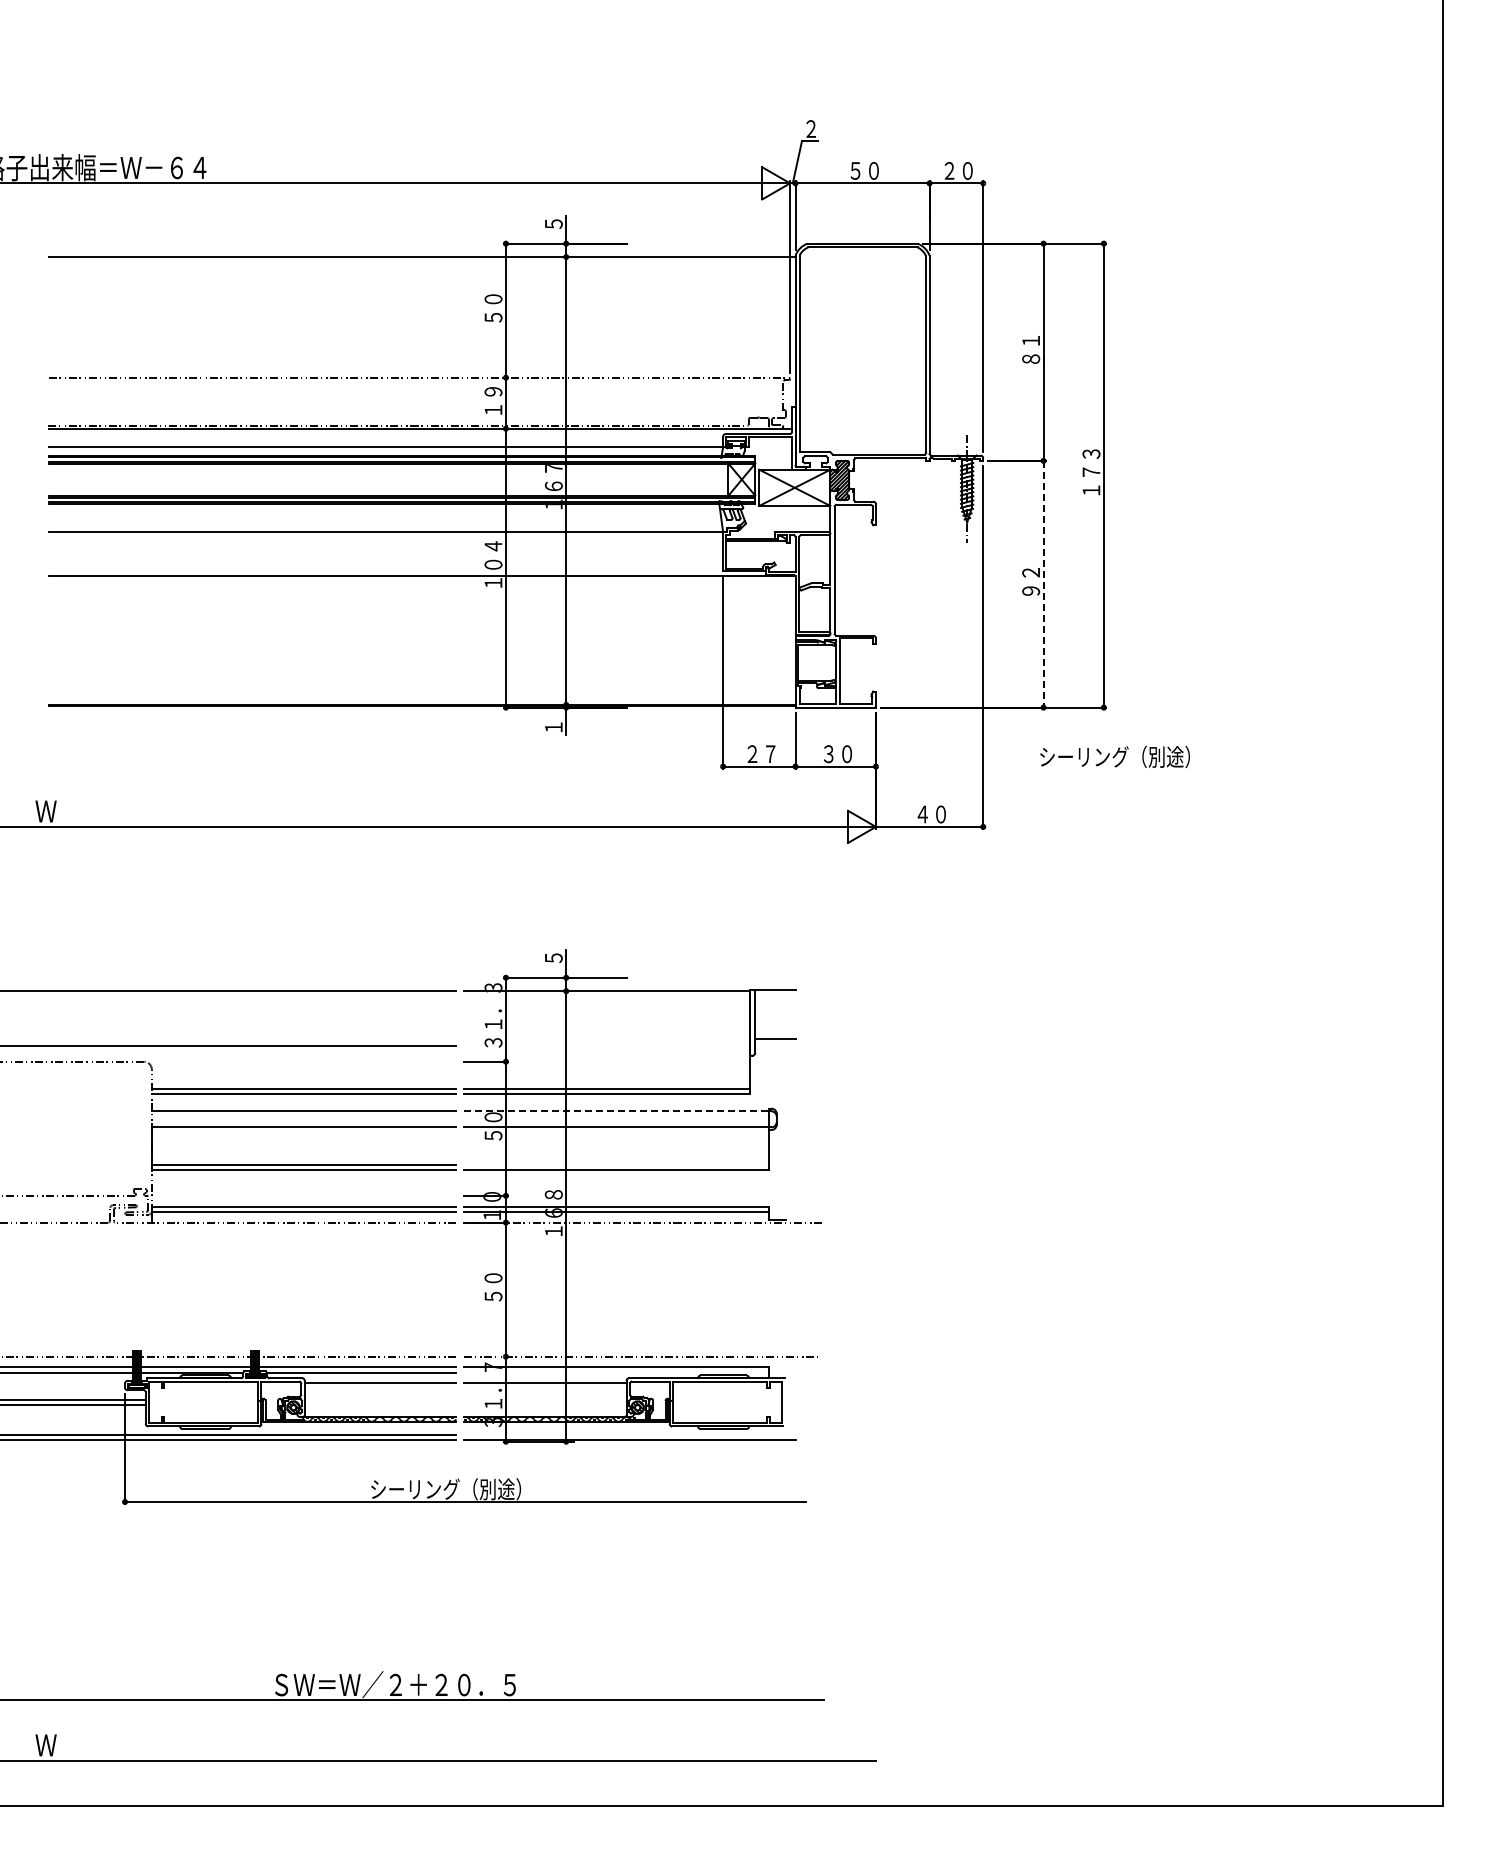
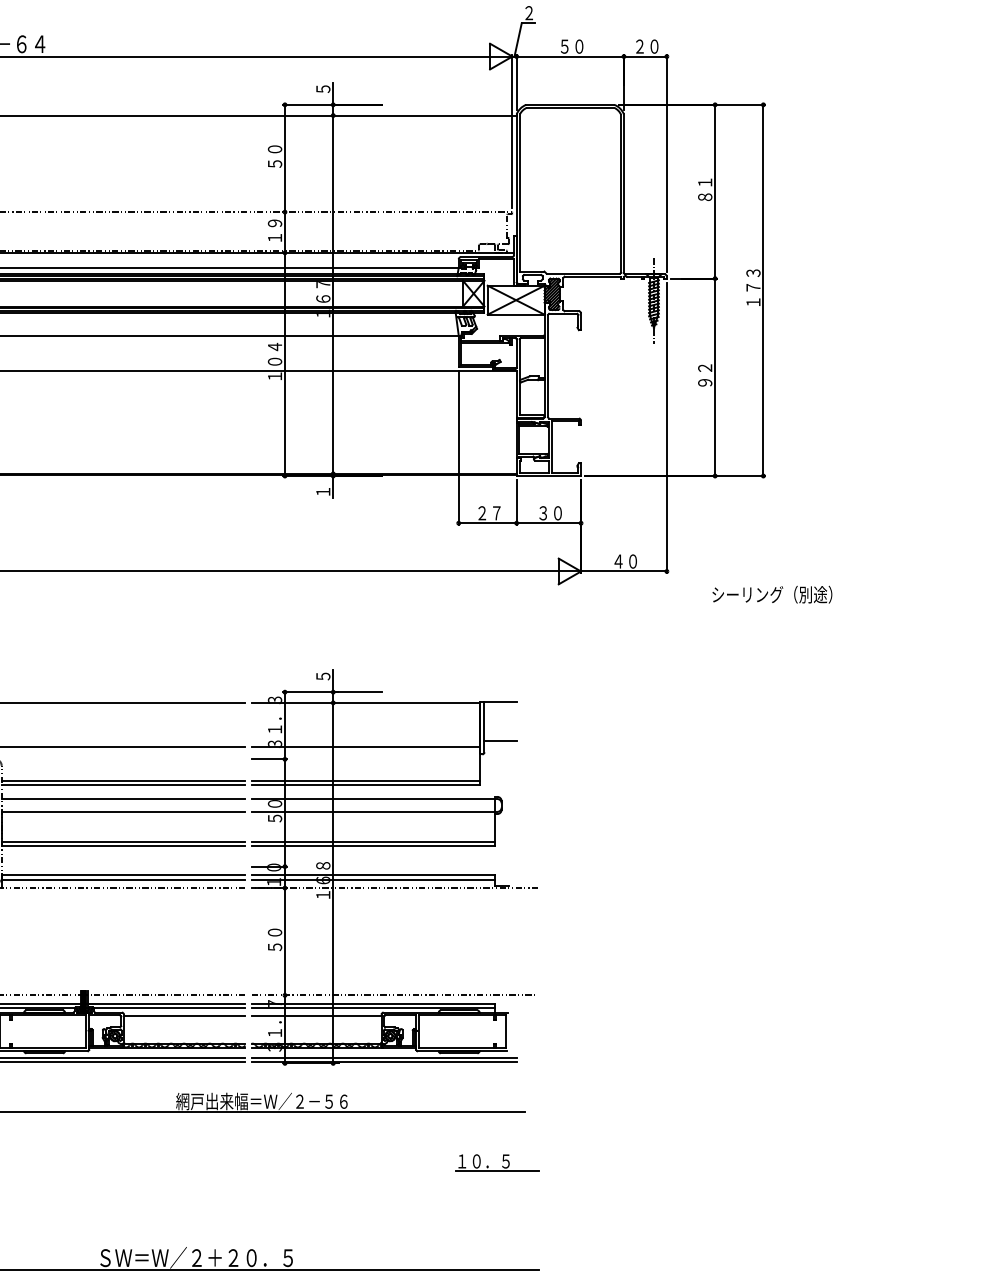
line: (1043, 584) -> (715, 377), dashed -> solid
text: (1114, 756) -> (771, 594), moved
line: (606, 1046) -> (365, 747), added
line: (617, 1111) -> (374, 799), dashed -> solid
line: (616, 1164) -> (373, 841), added
line: (616, 1372) -> (373, 1008), added
line: (629, 1435) -> (383, 1058), added
text: (476, 1489) -> (261, 1101), シーリング（別途） -> 網戸出来幅＝Ｗ／２－５６
part: (777, 1569) -> (502, 1165), added

